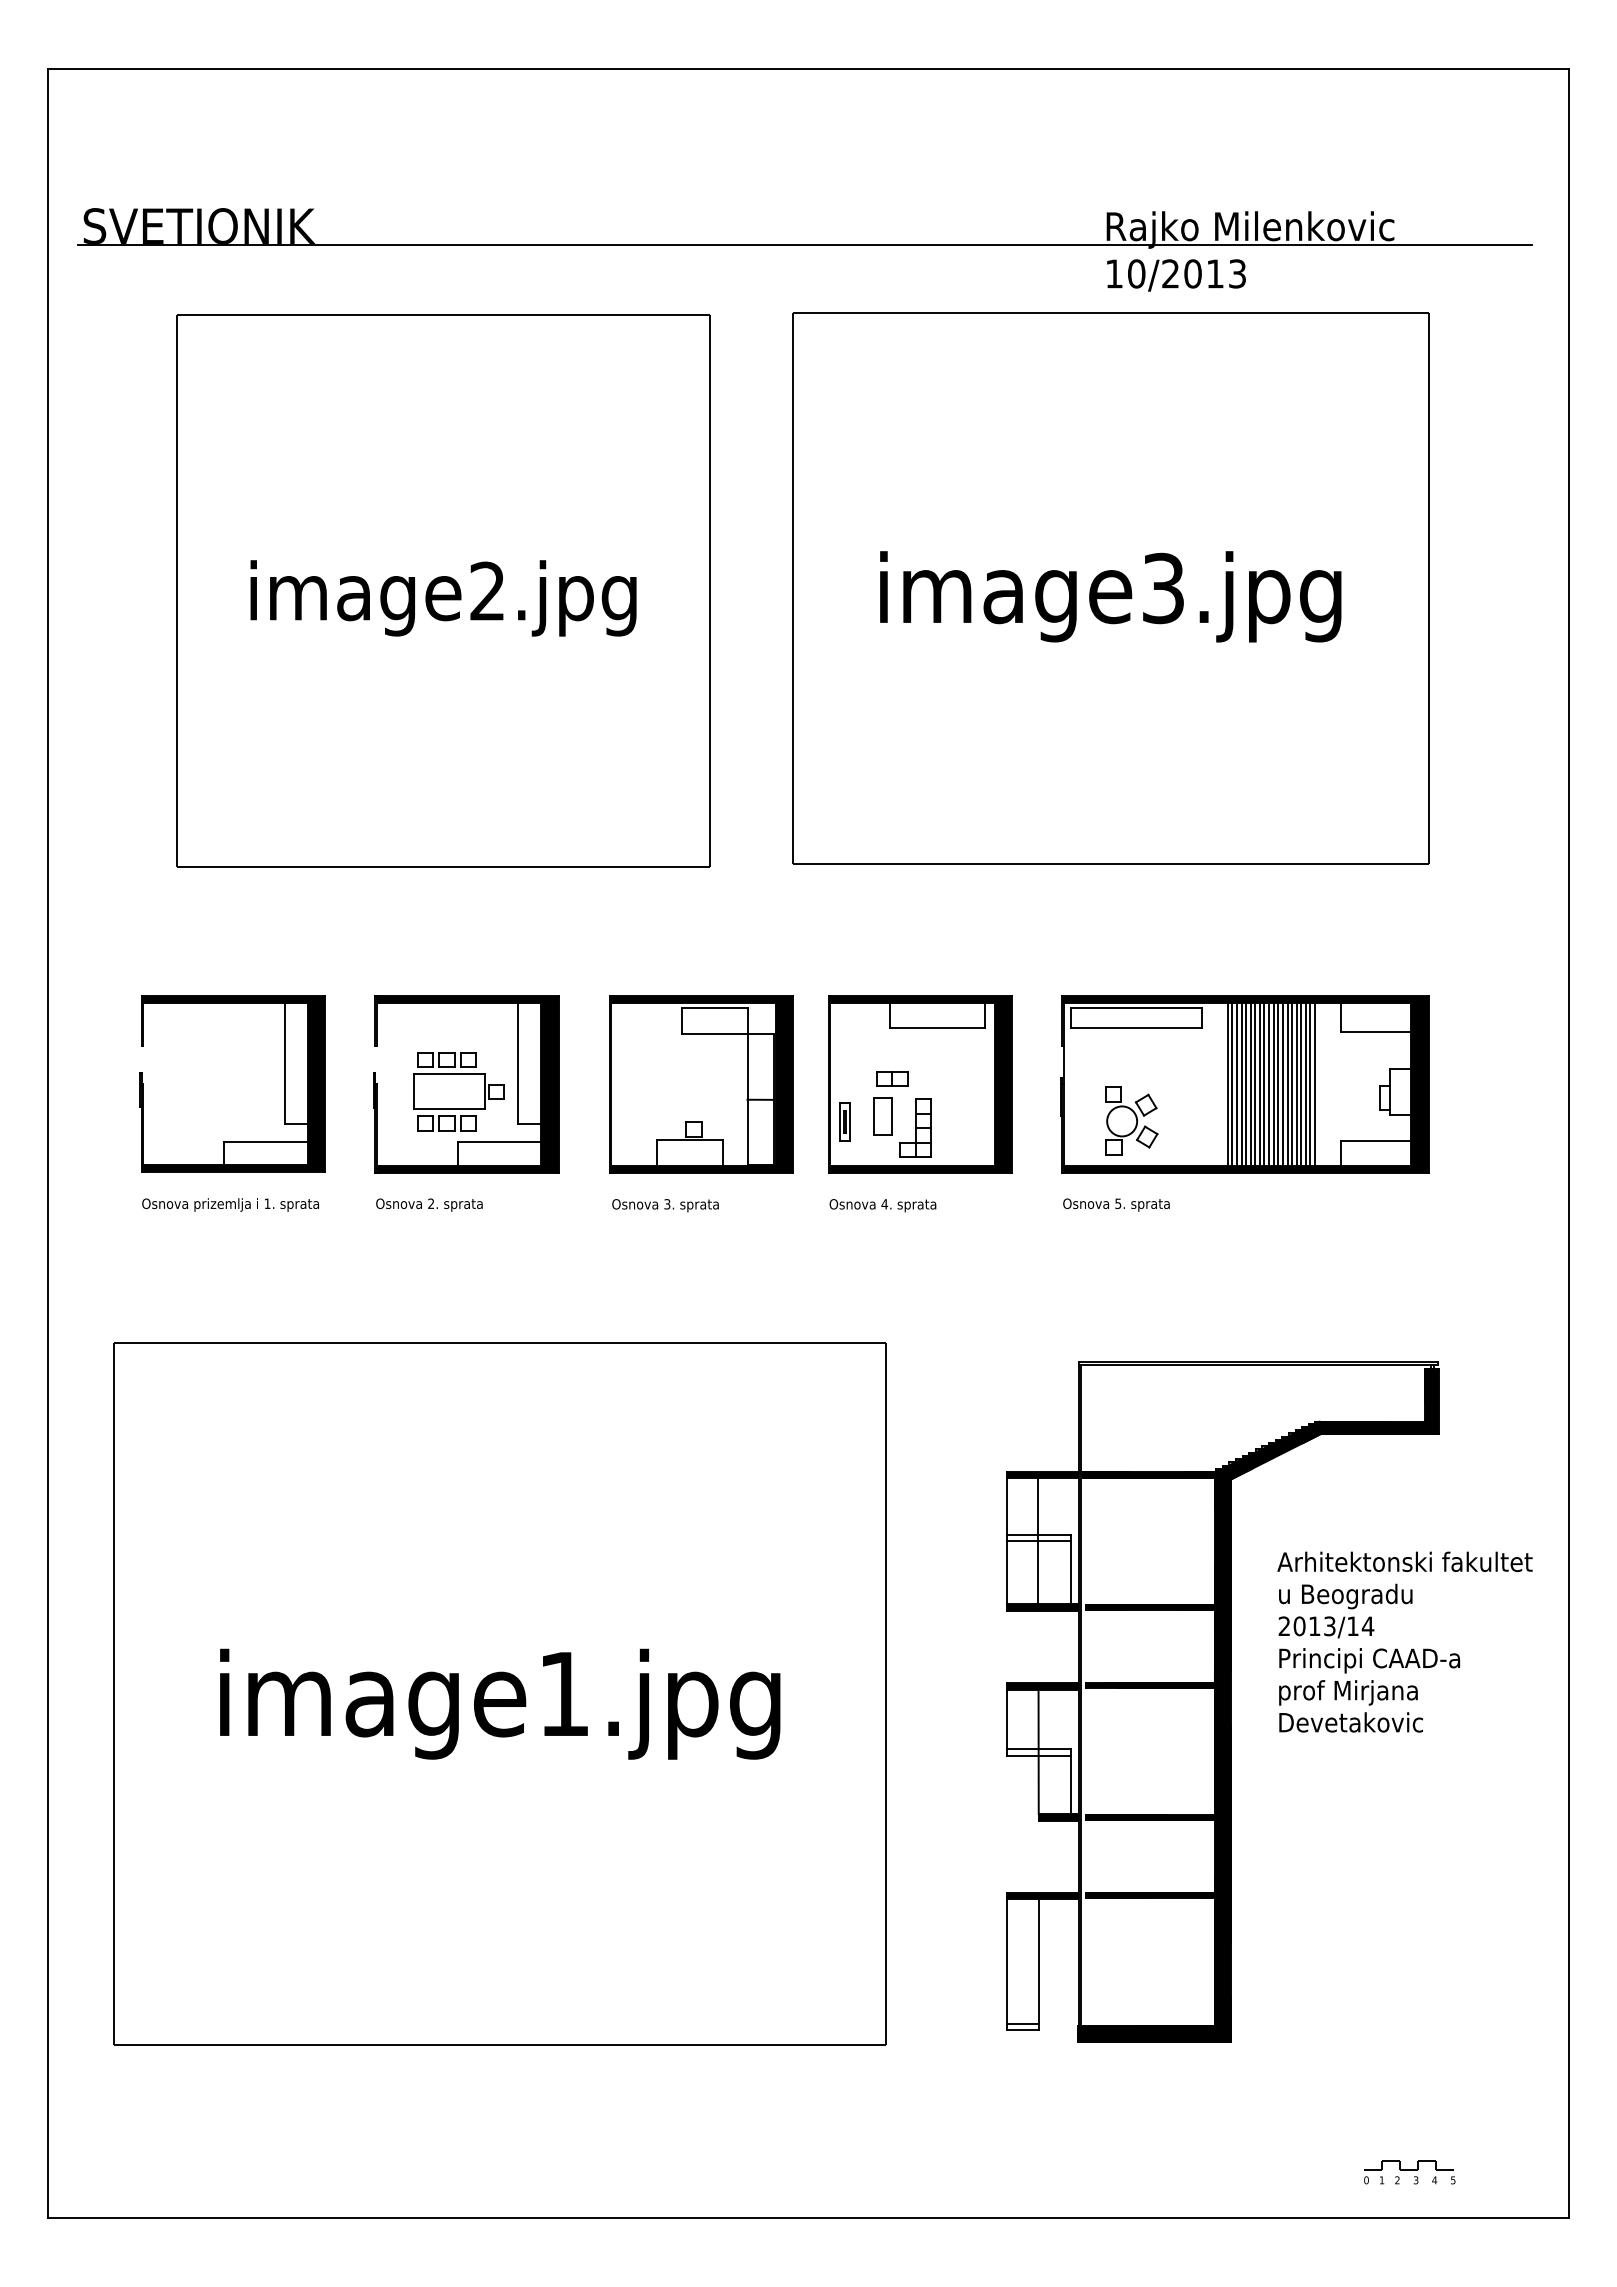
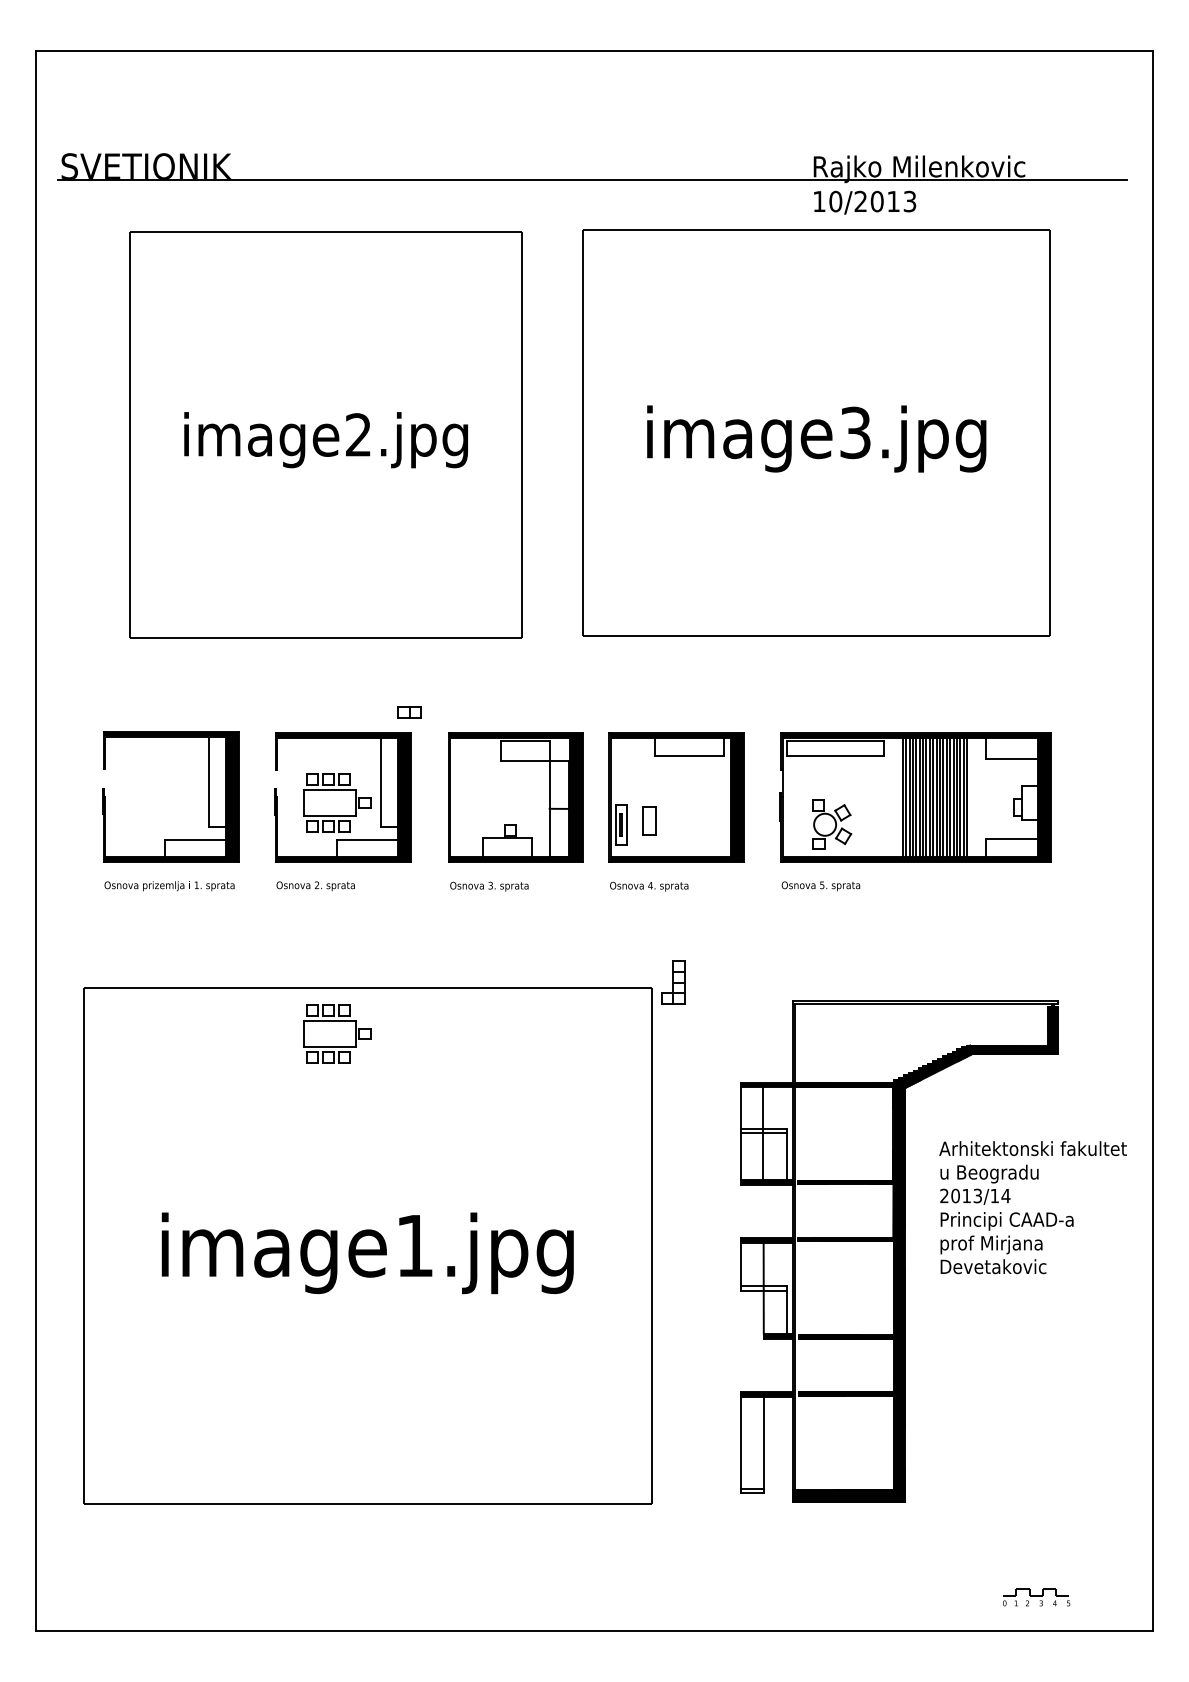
part: (892, 1078) -> (409, 712), moved
part: (844, 1121) -> (620, 824), size x1.4
part: (915, 1127) -> (673, 982), moved
part: (458, 1405) -> (337, 1033), added

